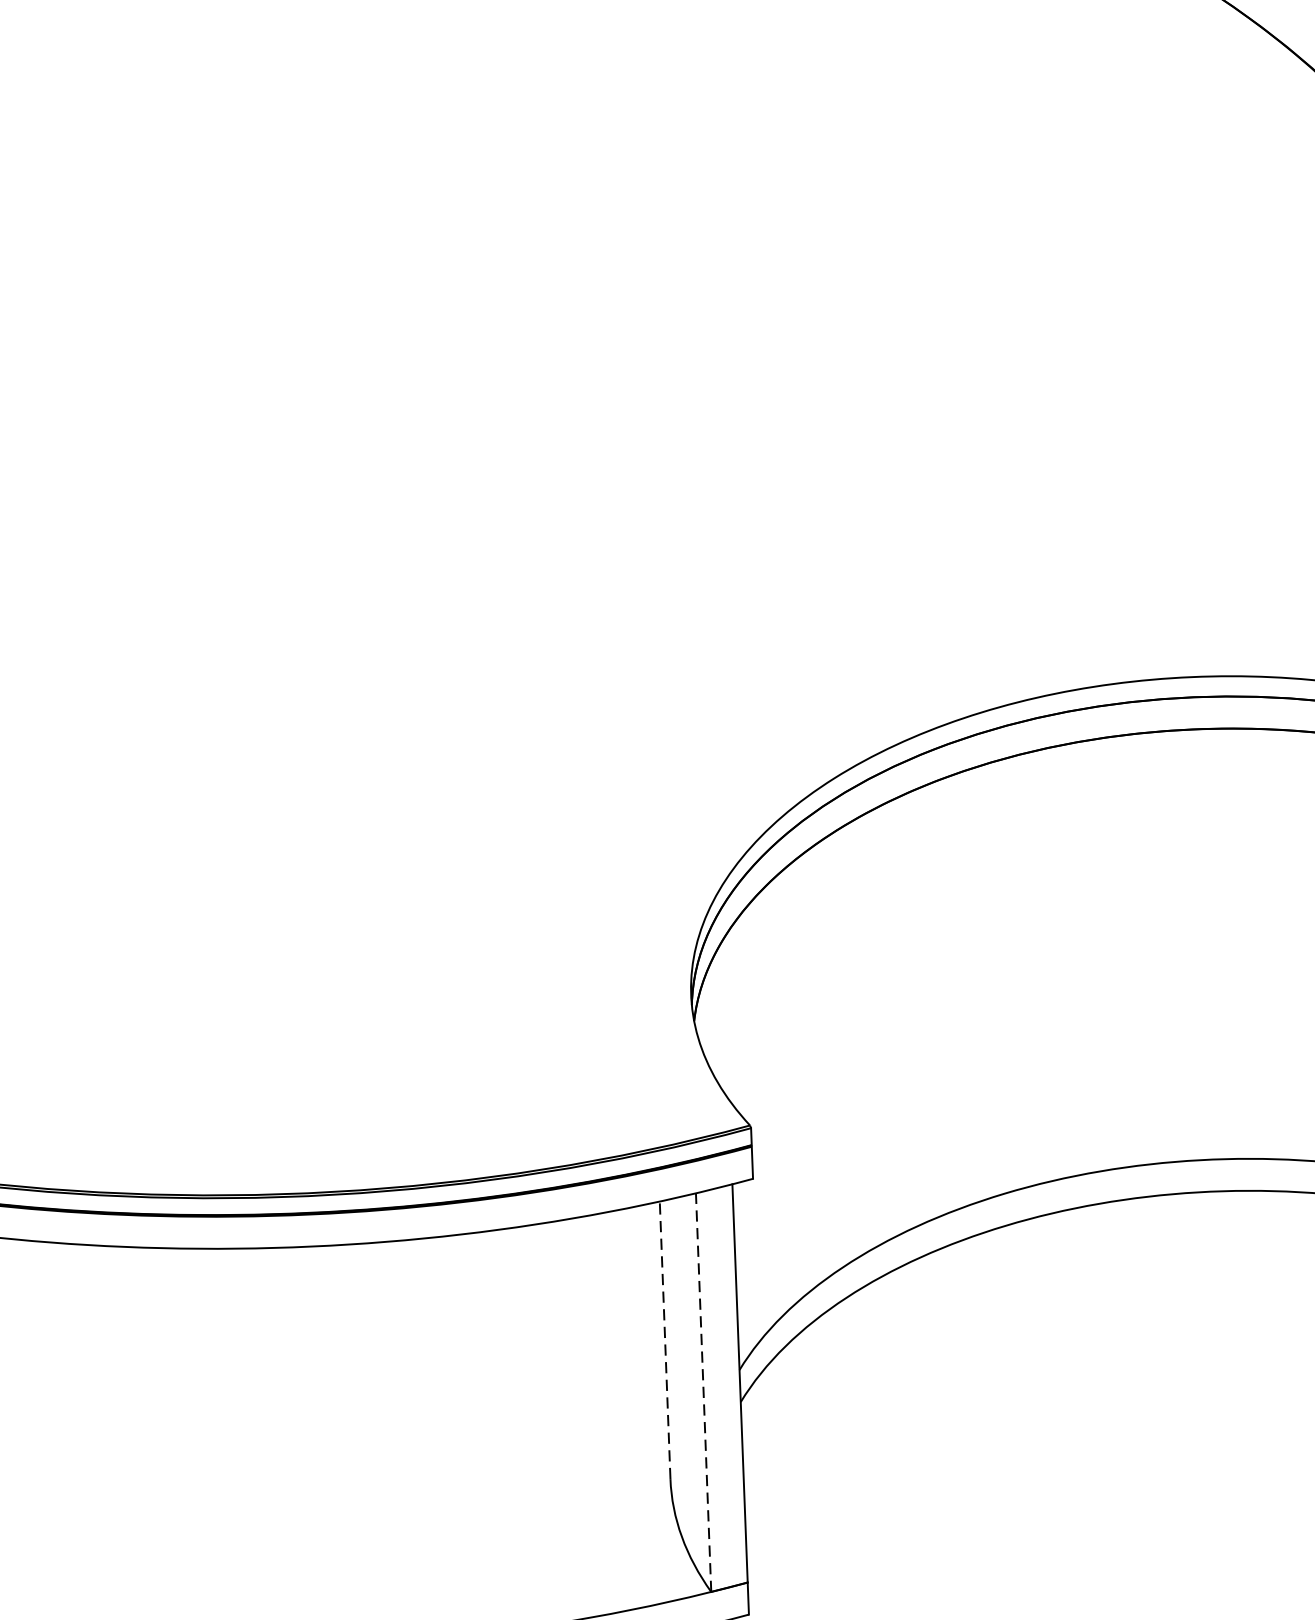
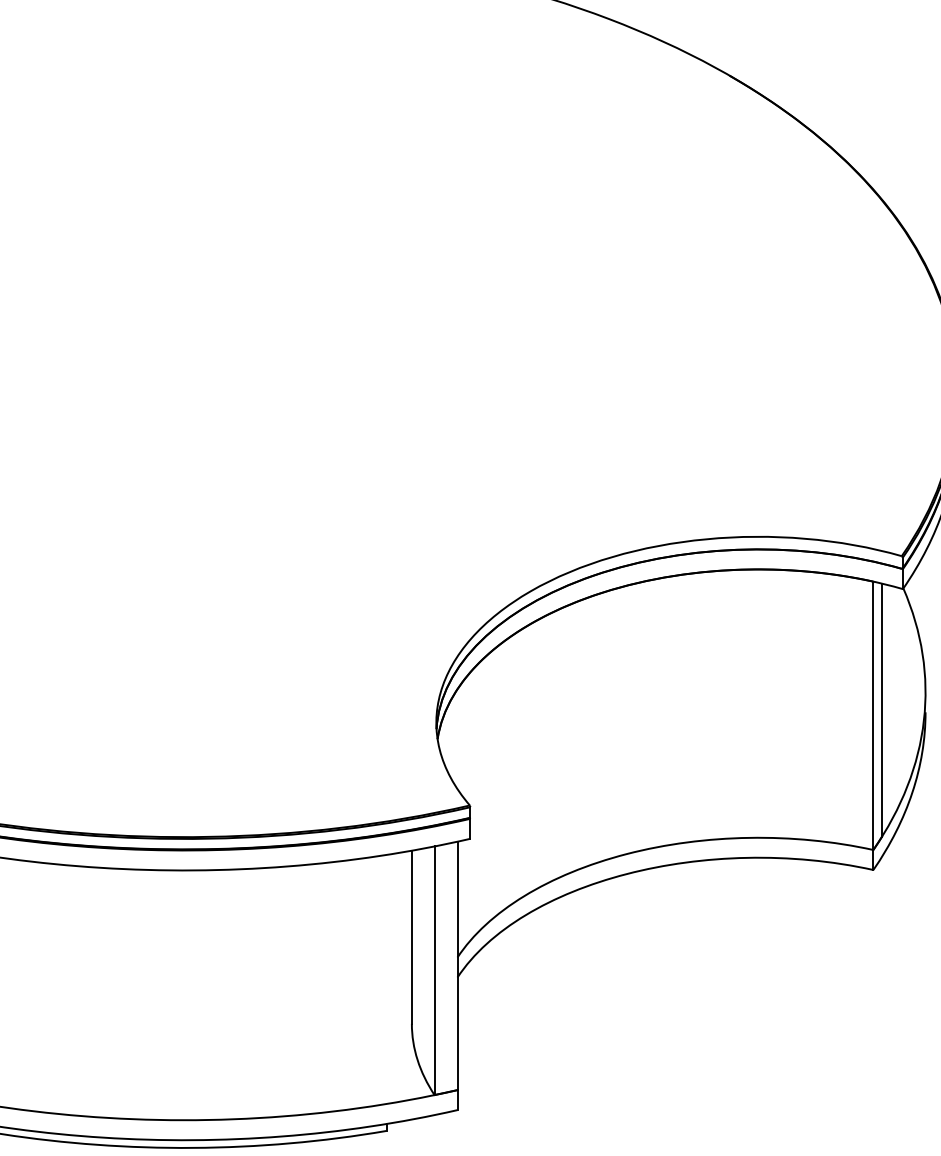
line: (664, 1340) -> (411, 937), dashed -> solid
line: (703, 1392) -> (434, 970), dashed -> solid

